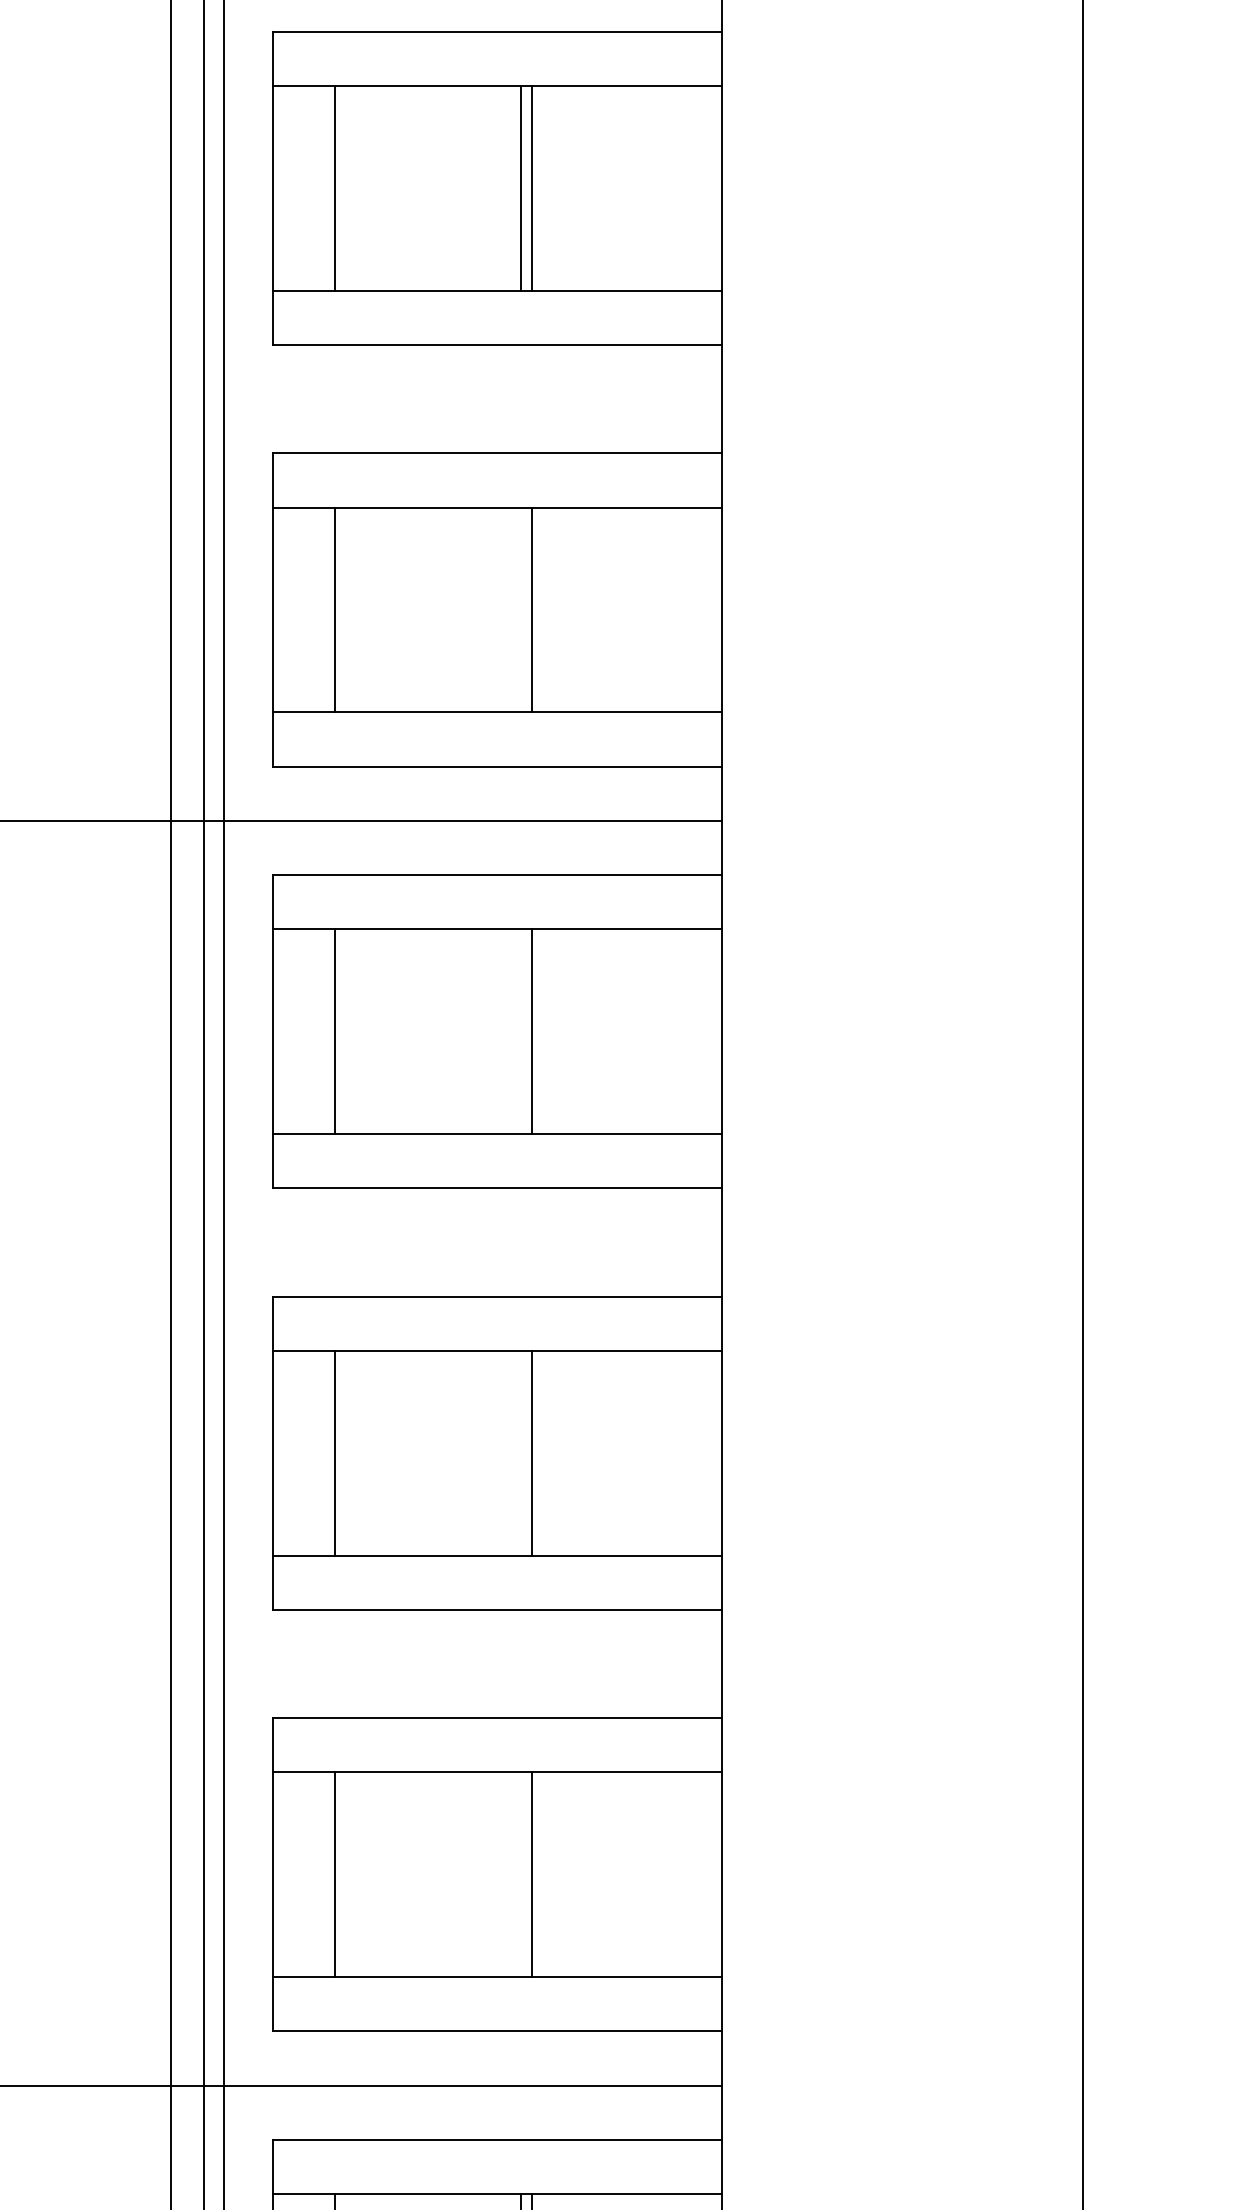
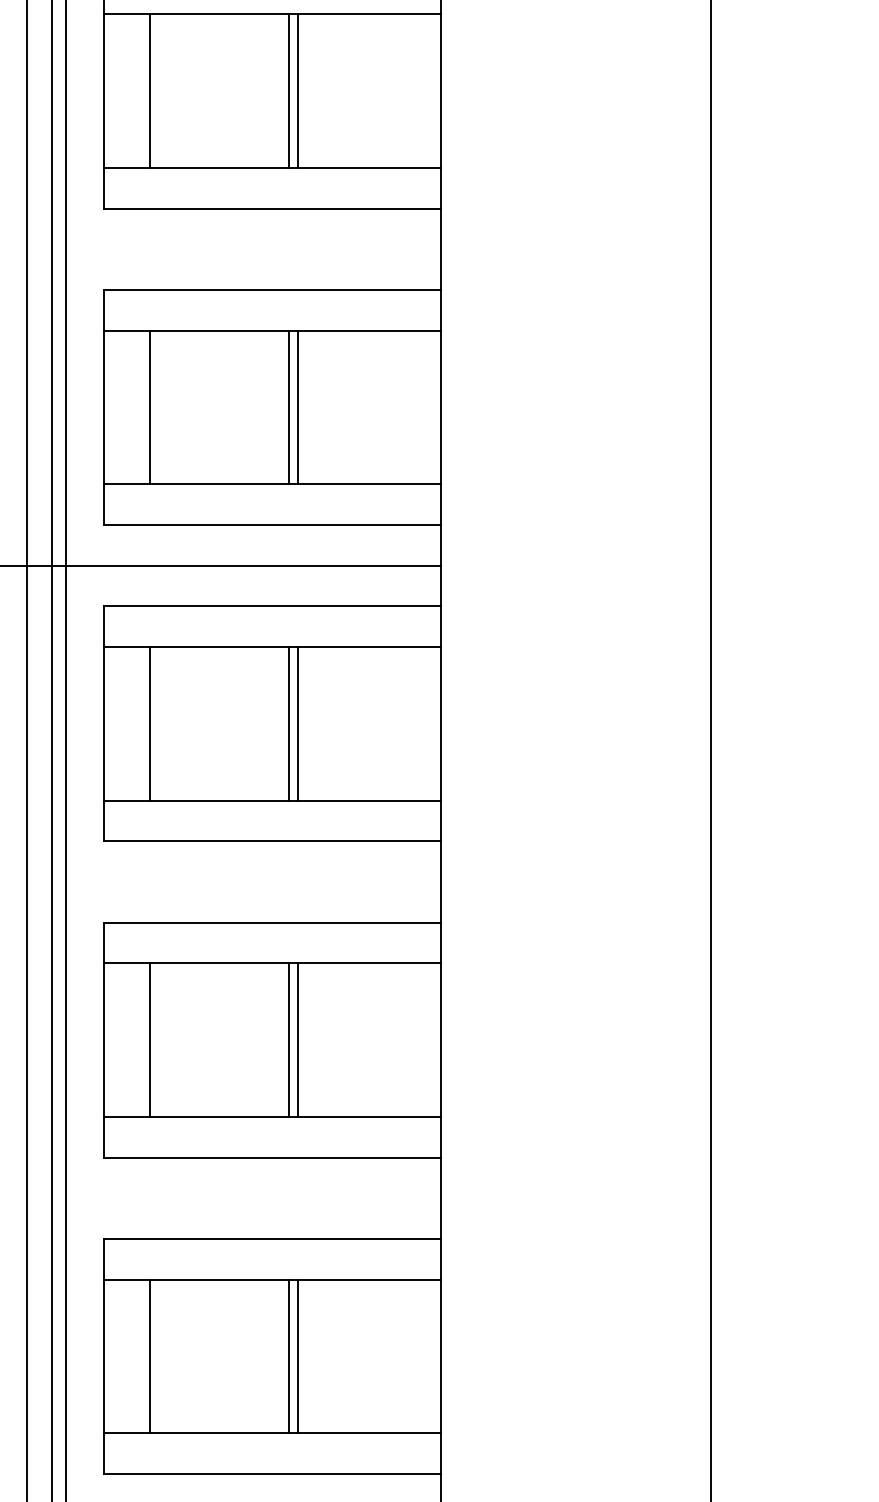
line: (520, 609) -> (289, 407), added
line: (520, 1031) -> (289, 723), added
line: (520, 1452) -> (289, 1039), added
line: (520, 1874) -> (289, 1356), added

